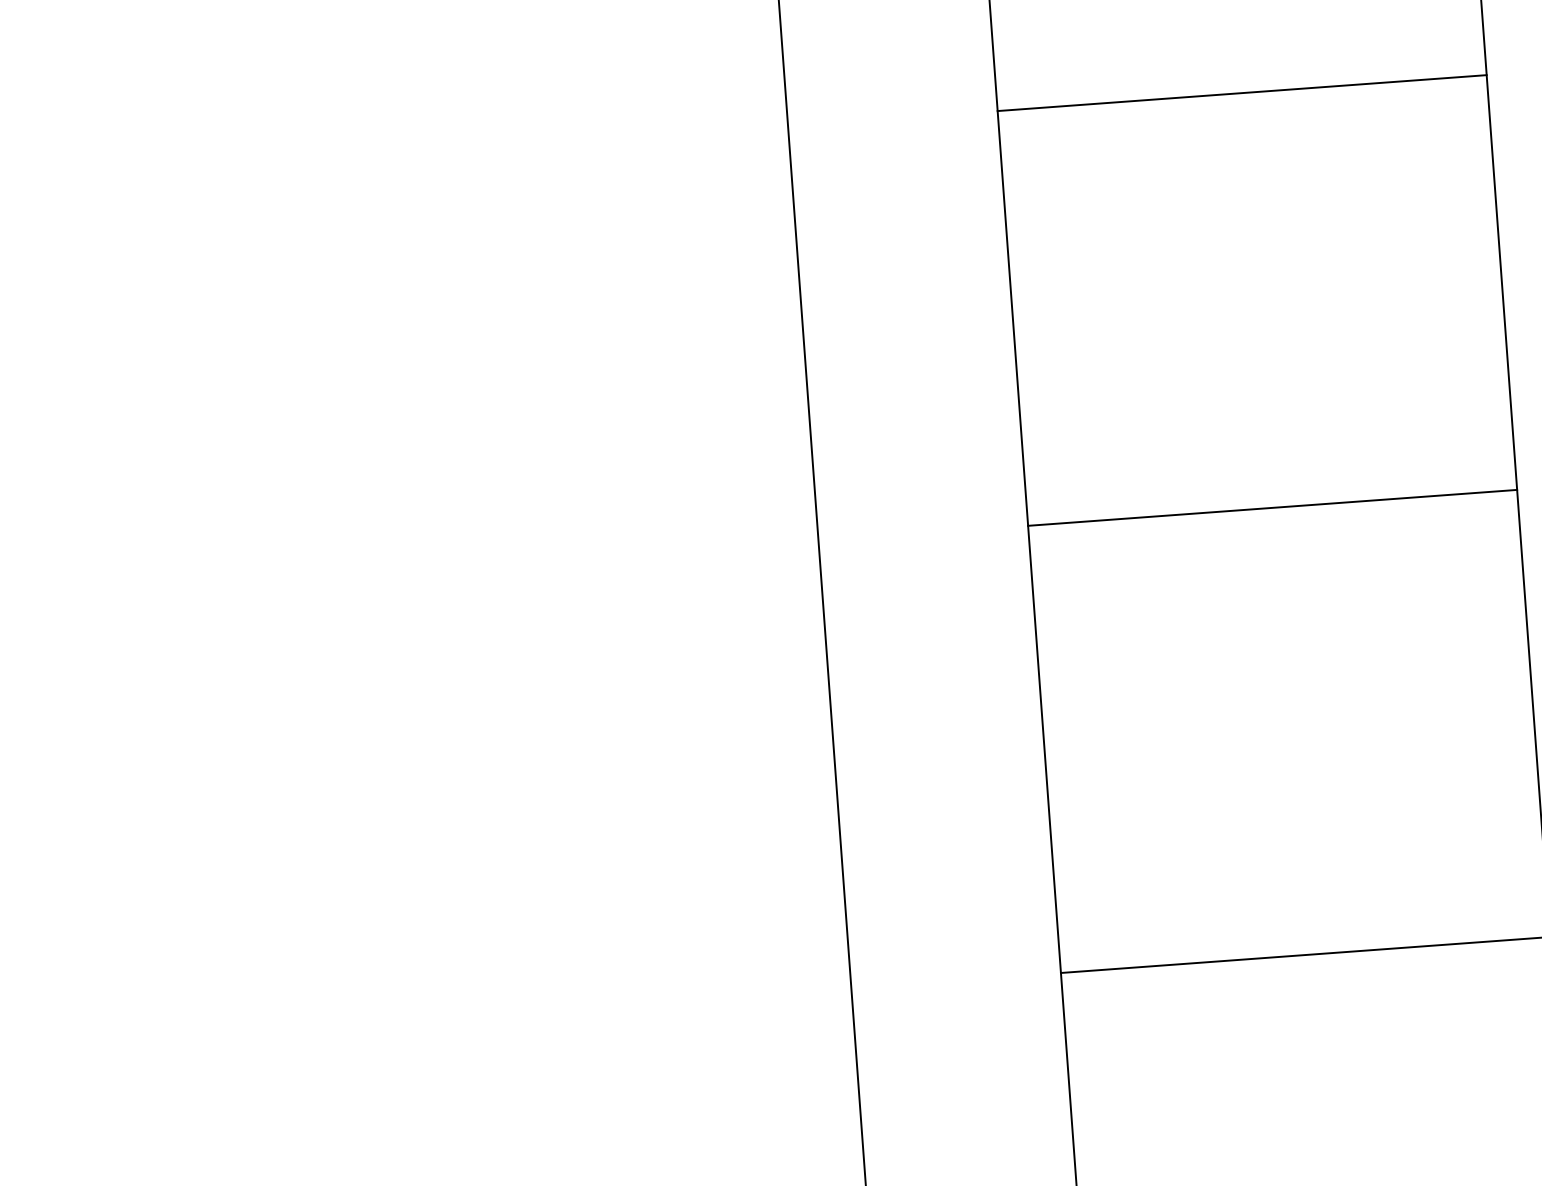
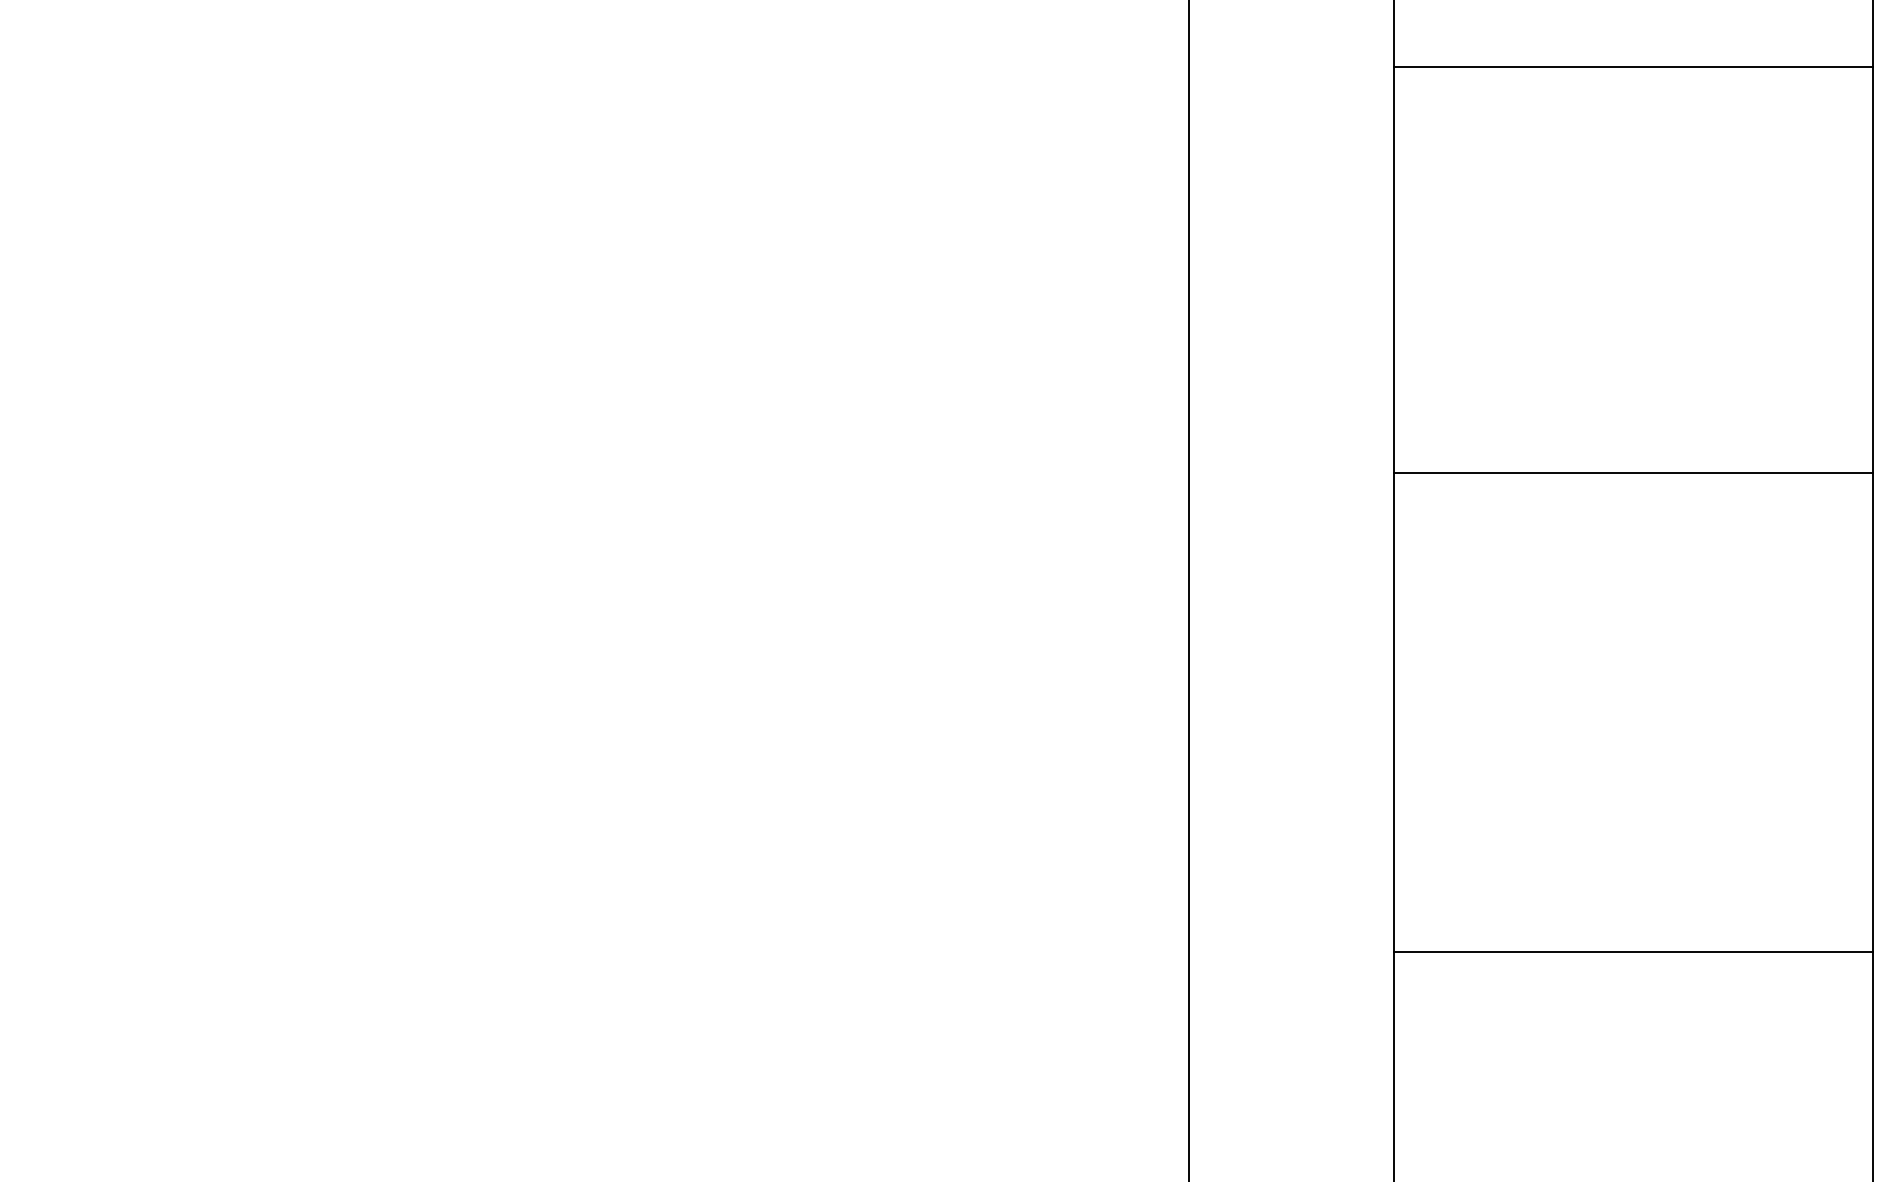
line: (1241, 93) -> (1633, 67), moved
line: (1272, 508) -> (1633, 473), moved

